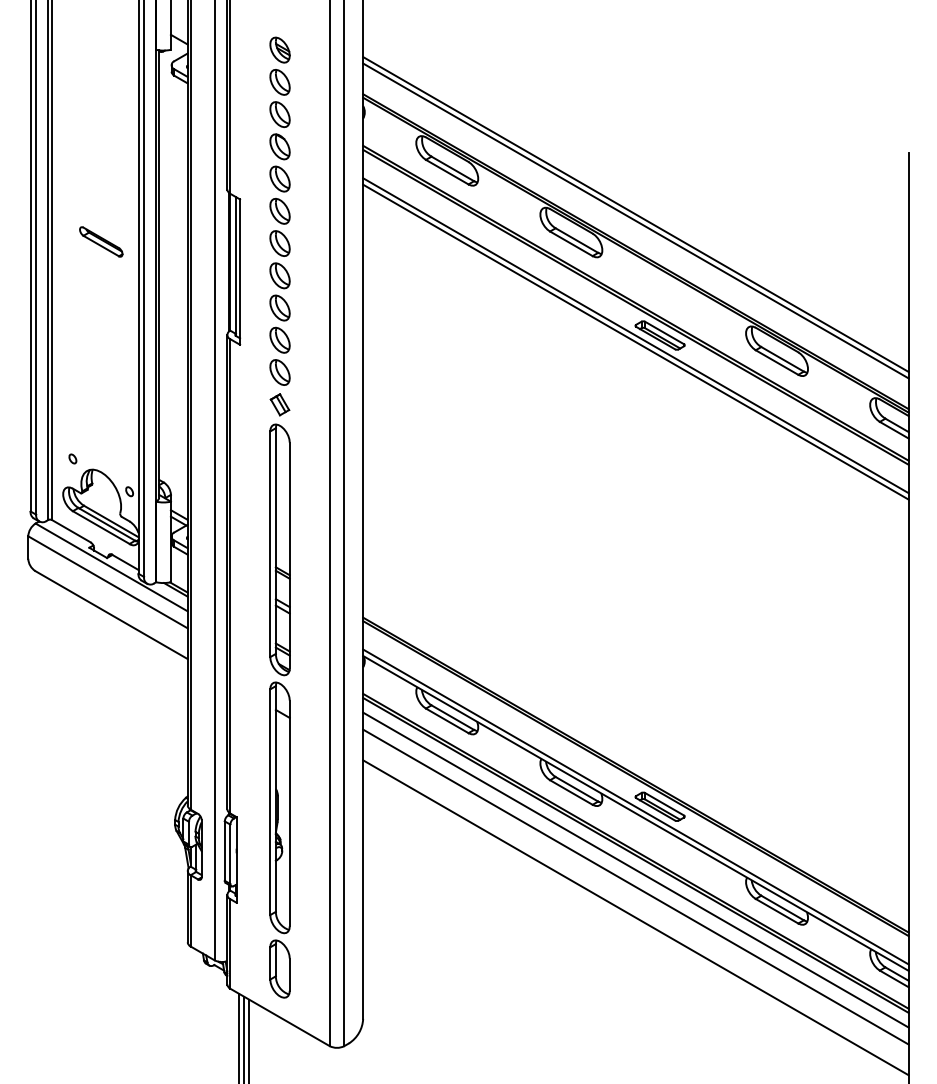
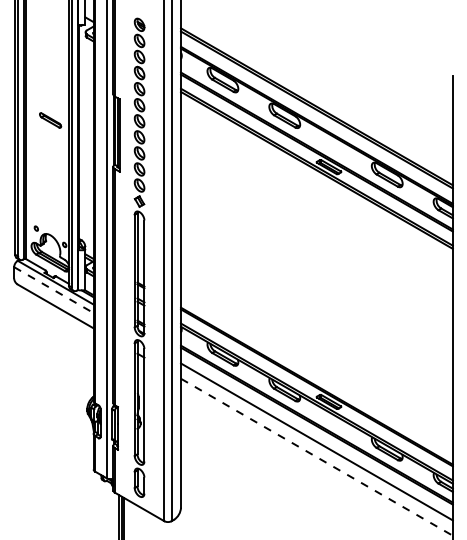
line: (107, 583) -> (53, 290), solid -> dashed
line: (635, 870) -> (316, 433), removed
line: (635, 918) -> (316, 457), solid -> dashed

